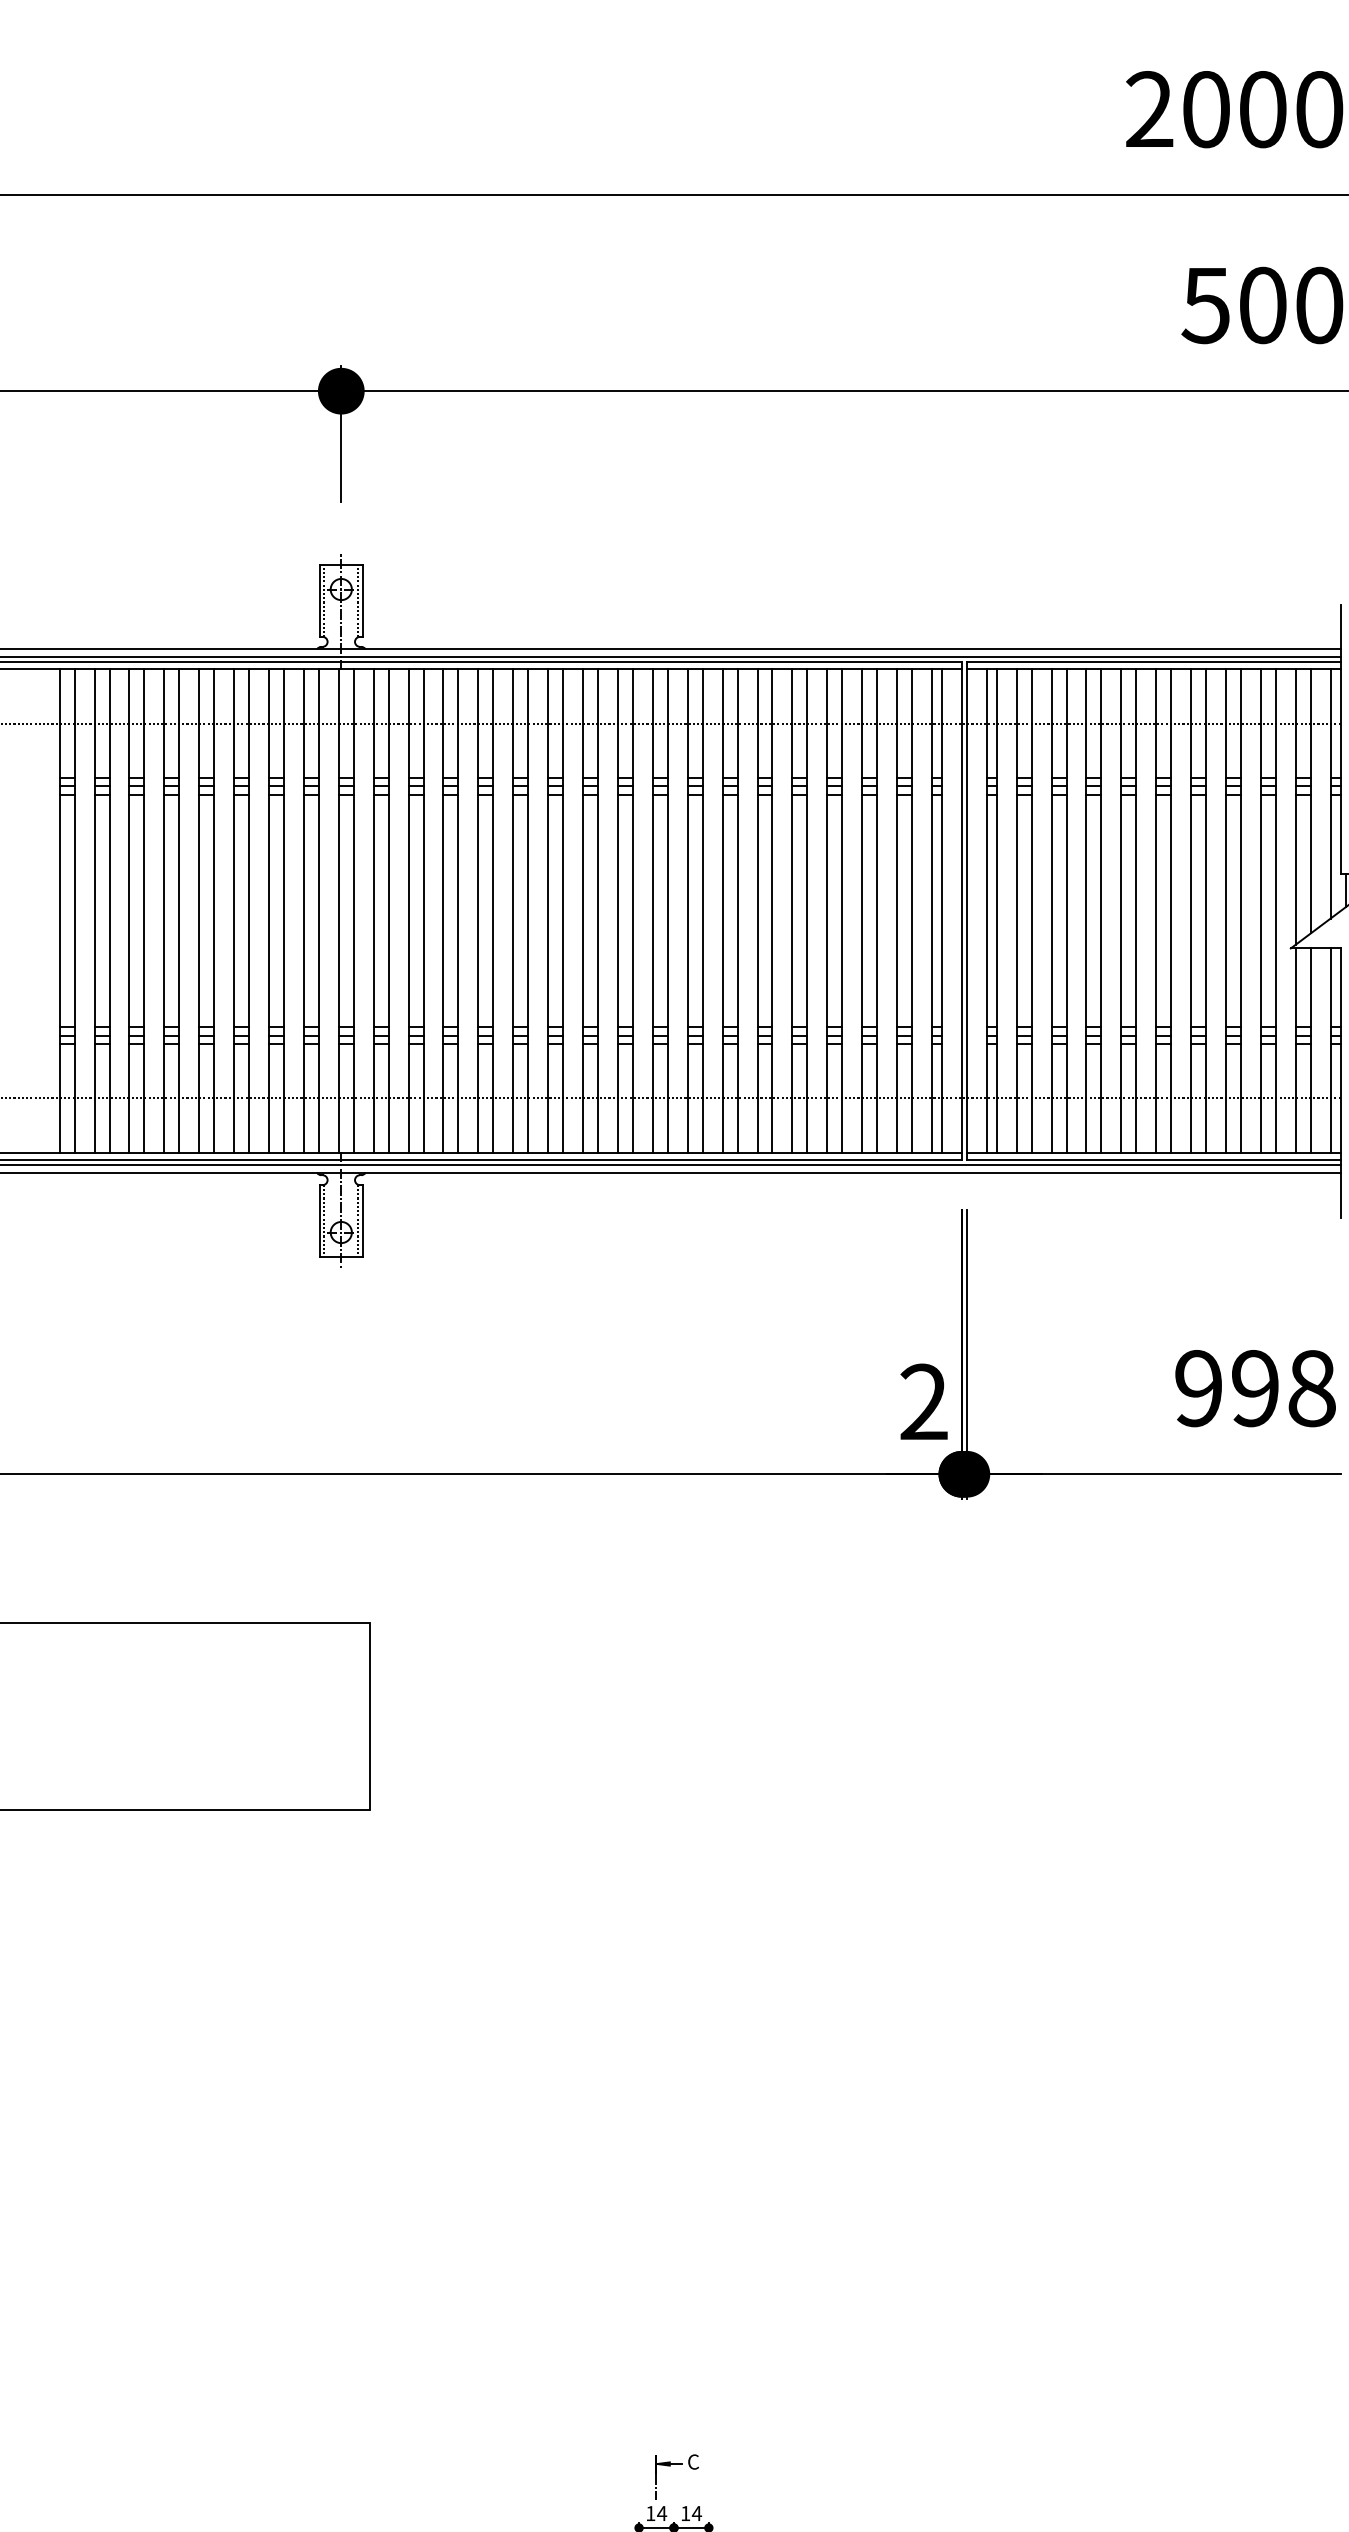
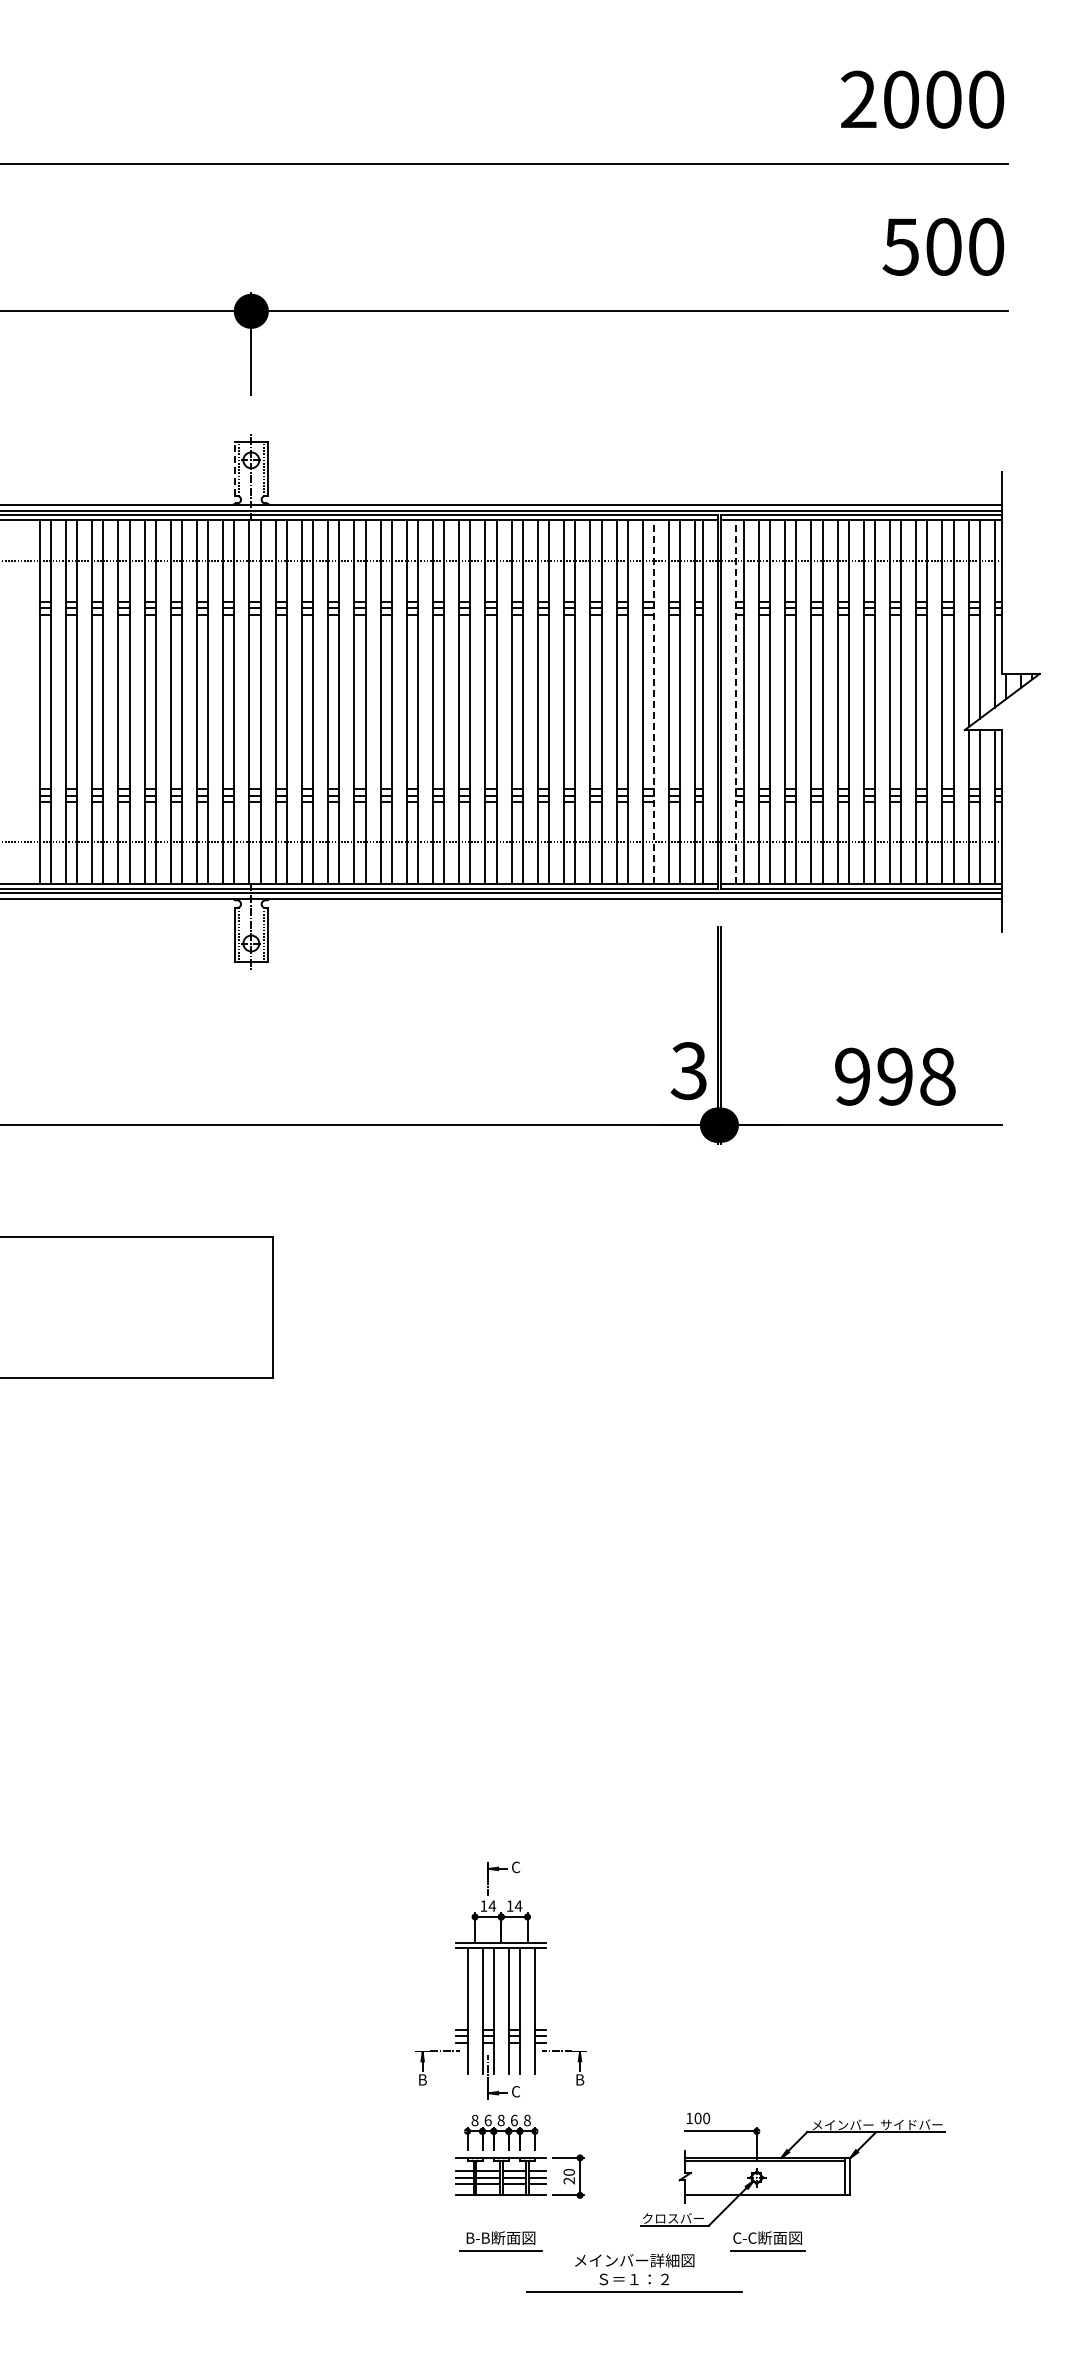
line: (318, 600) -> (234, 468), solid -> dashed
line: (876, 910) -> (653, 701), solid -> dashed
line: (986, 910) -> (736, 701), solid -> dashed
text: (1255, 1388) -> (895, 1076), moved
text: (923, 1402) -> (688, 1071), 2 -> 3

